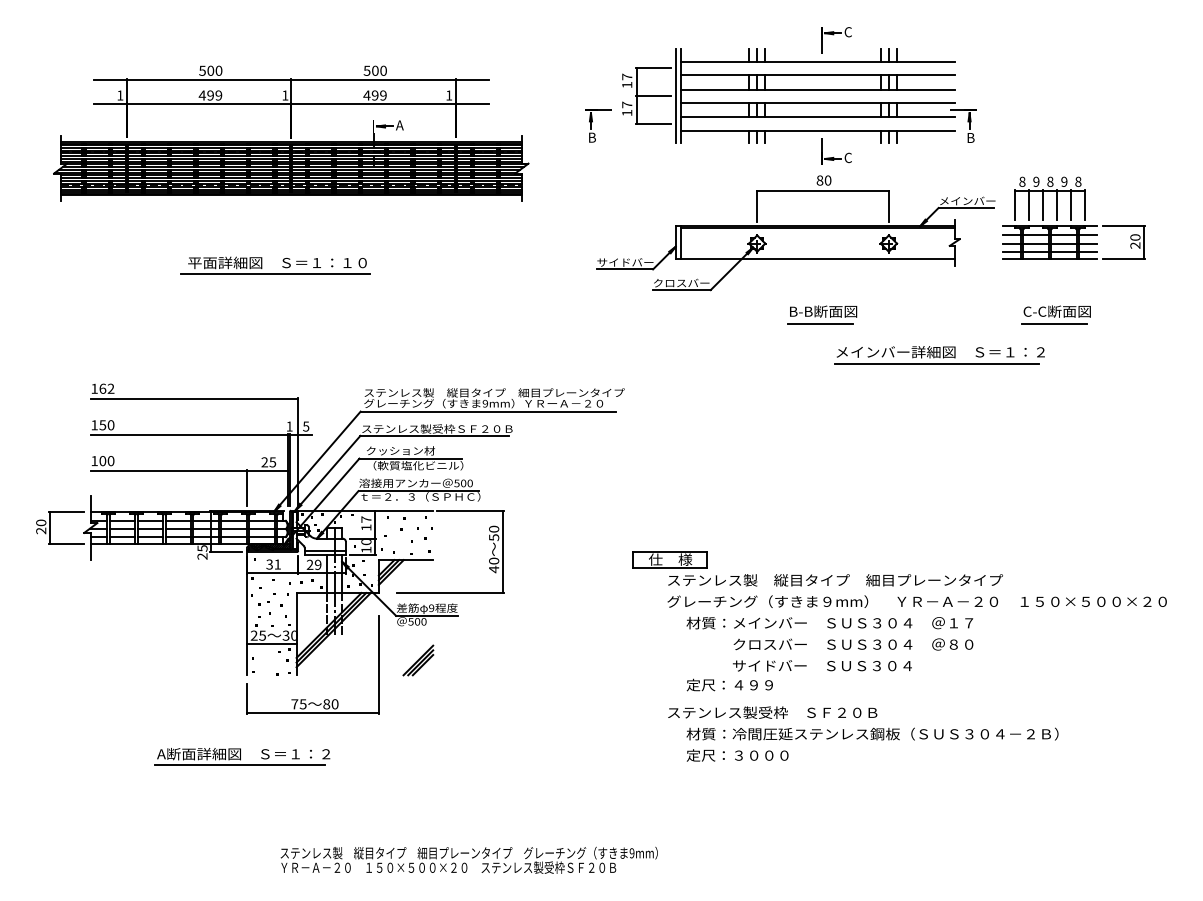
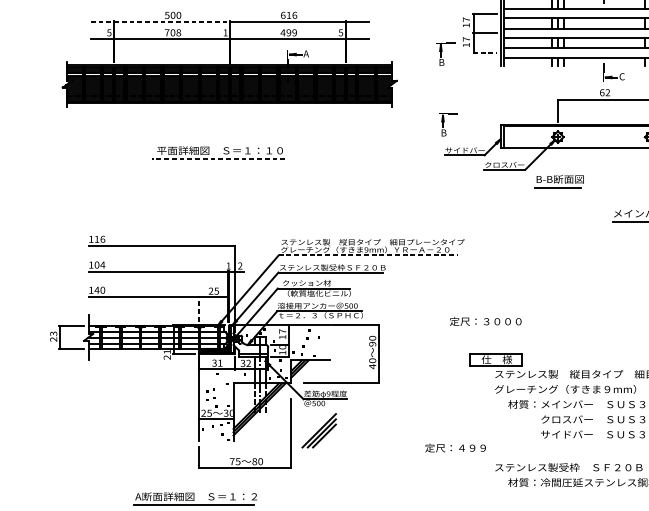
text: (375, 70) -> (289, 15), 500 -> 616
line: (192, 79) -> (160, 21), solid -> dashed
text: (120, 95) -> (109, 32), 1 -> 5
text: (210, 95) -> (172, 32), 499 -> 708
text: (449, 95) -> (341, 32), 1 -> 5
line: (654, 124) -> (485, 53), solid -> dashed
text: (823, 180) -> (604, 92), 80 -> 62
part: (595, 222) -> (444, 122), added
line: (275, 274) -> (218, 158), solid -> dashed
part: (822, 314) -> (559, 181), moved
text: (106, 388) -> (99, 239), 162 -> 116
line: (488, 411) -> (368, 255), solid -> dashed
text: (106, 425) -> (99, 265), 150 -> 104
text: (306, 426) -> (240, 265), 5 -> 2
text: (102, 461) -> (96, 290), 100 -> 140
line: (247, 487) -> (198, 308), solid -> dashed
text: (41, 522) -> (53, 333), 20 -> 23
text: (493, 537) -> (372, 344), 50 -> 90
text: (202, 548) -> (167, 351), 25 -> 21
text: (313, 564) -> (245, 363), 29 -> 32
part: (418, 660) -> (319, 430), size x1.6
text: (729, 684) -> (455, 447), moved
text: (737, 755) -> (485, 321), moved

